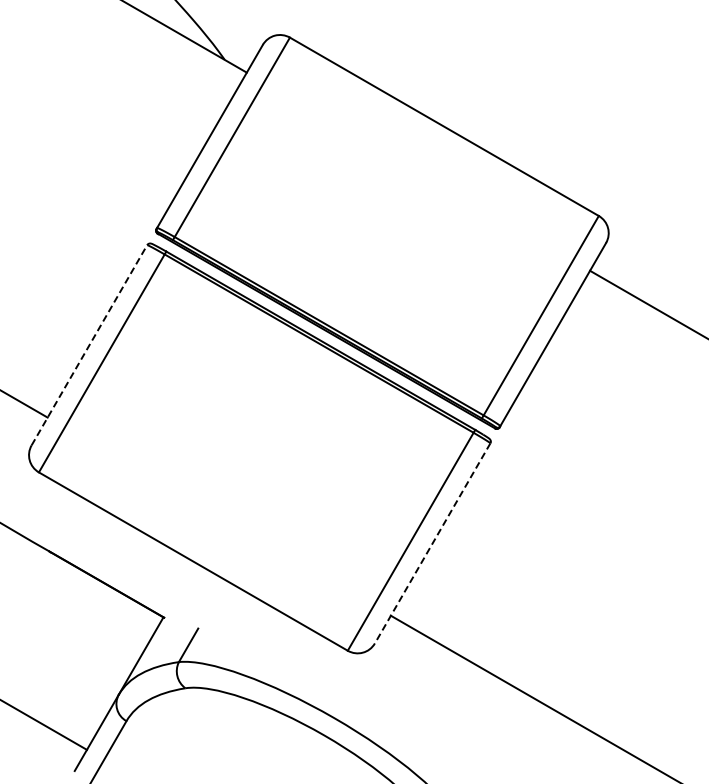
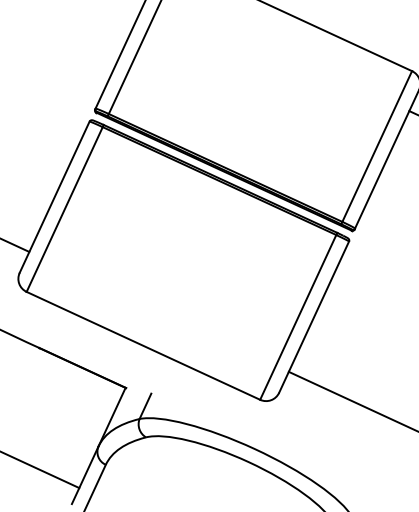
line: (89, 345) -> (54, 197), dashed -> solid
line: (432, 543) -> (313, 317), dashed -> solid

